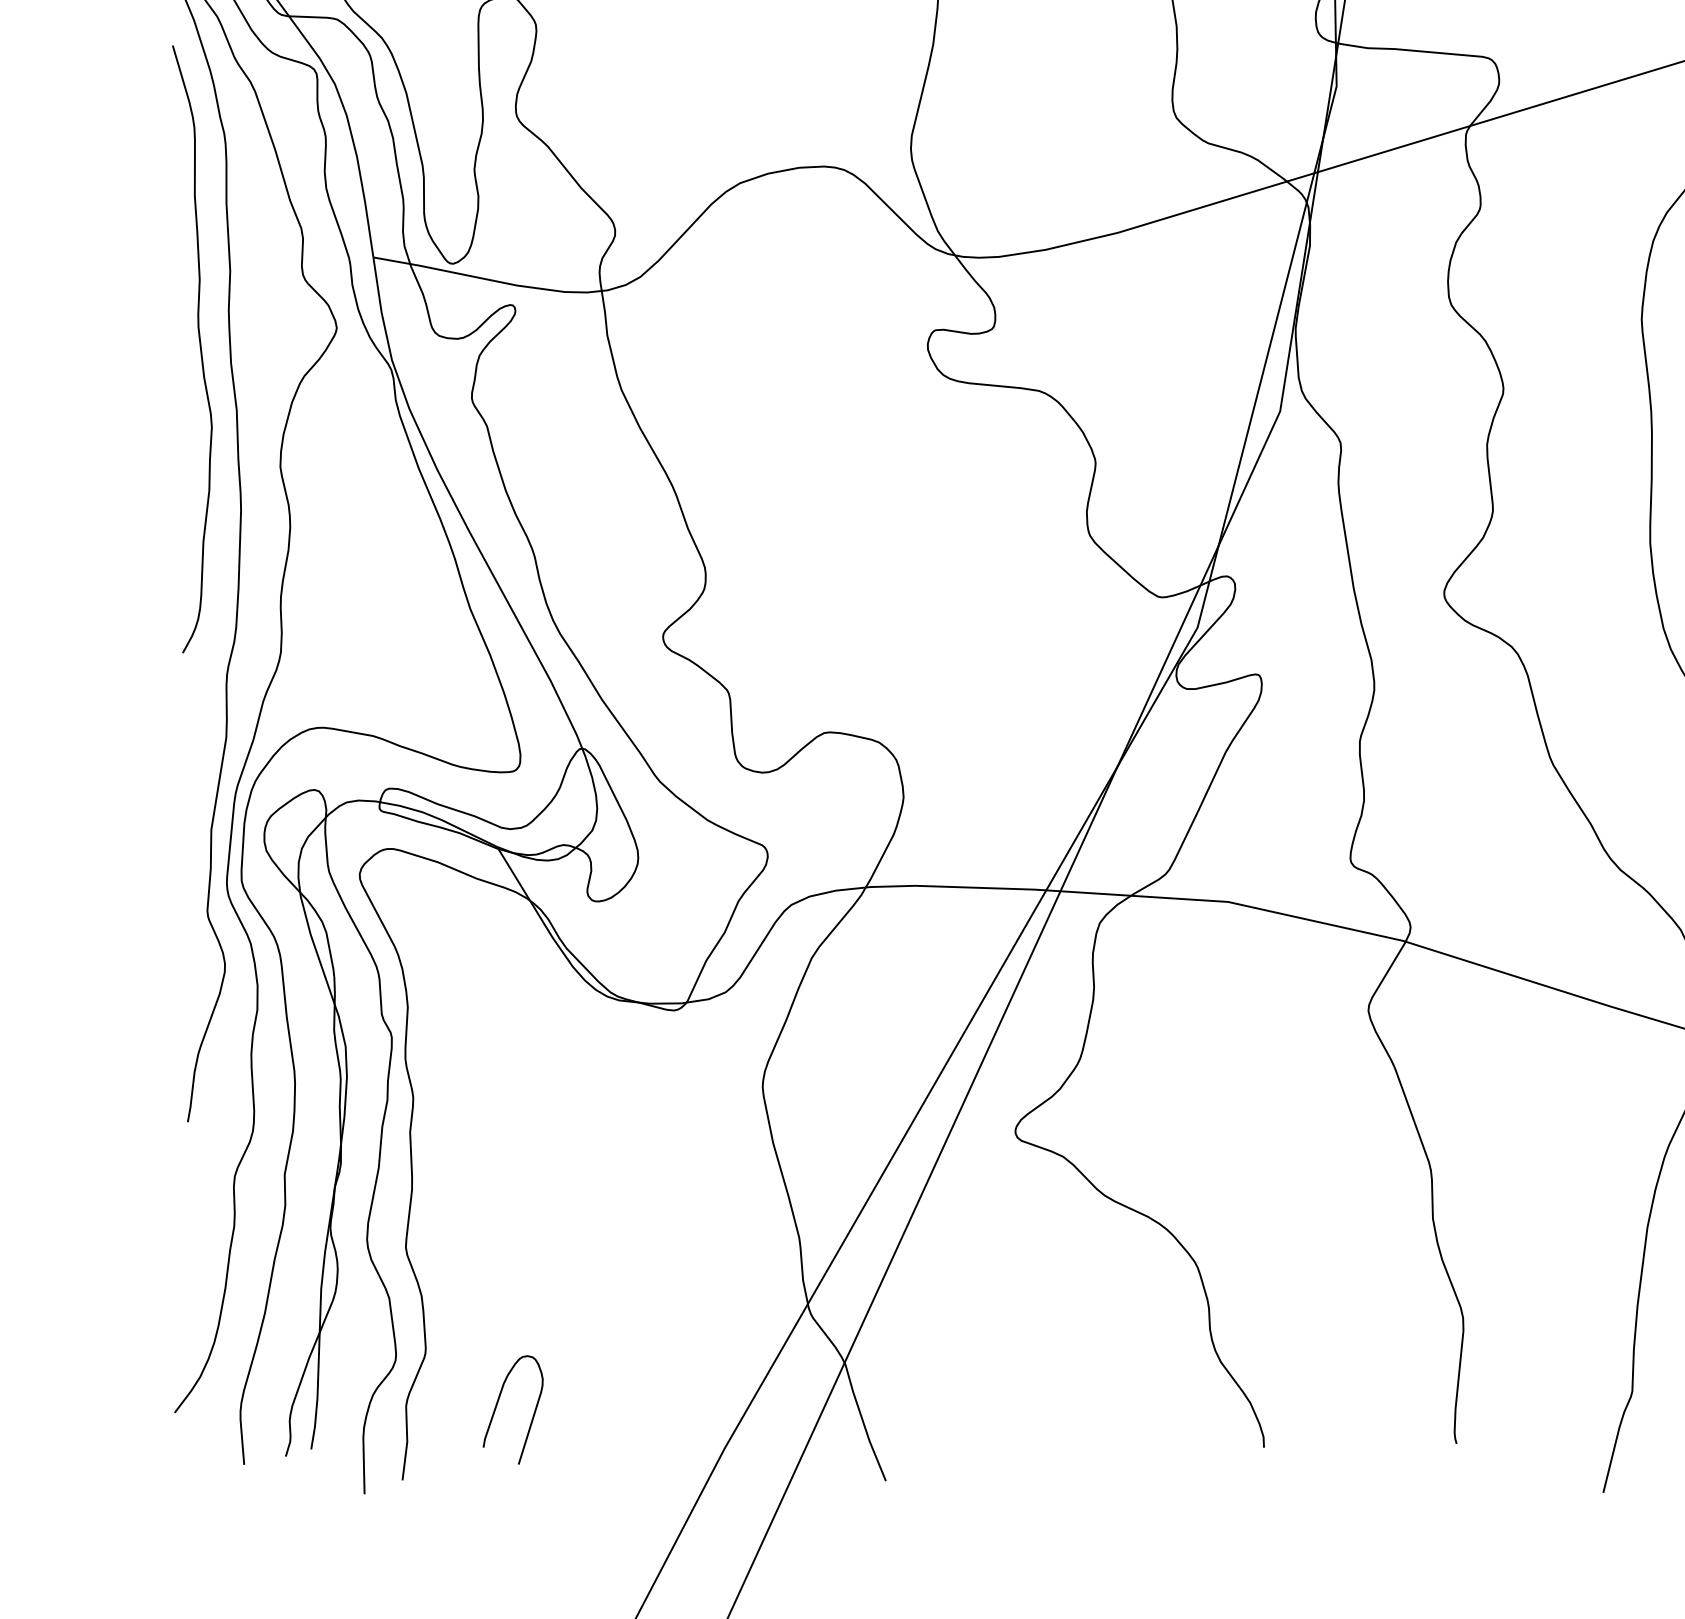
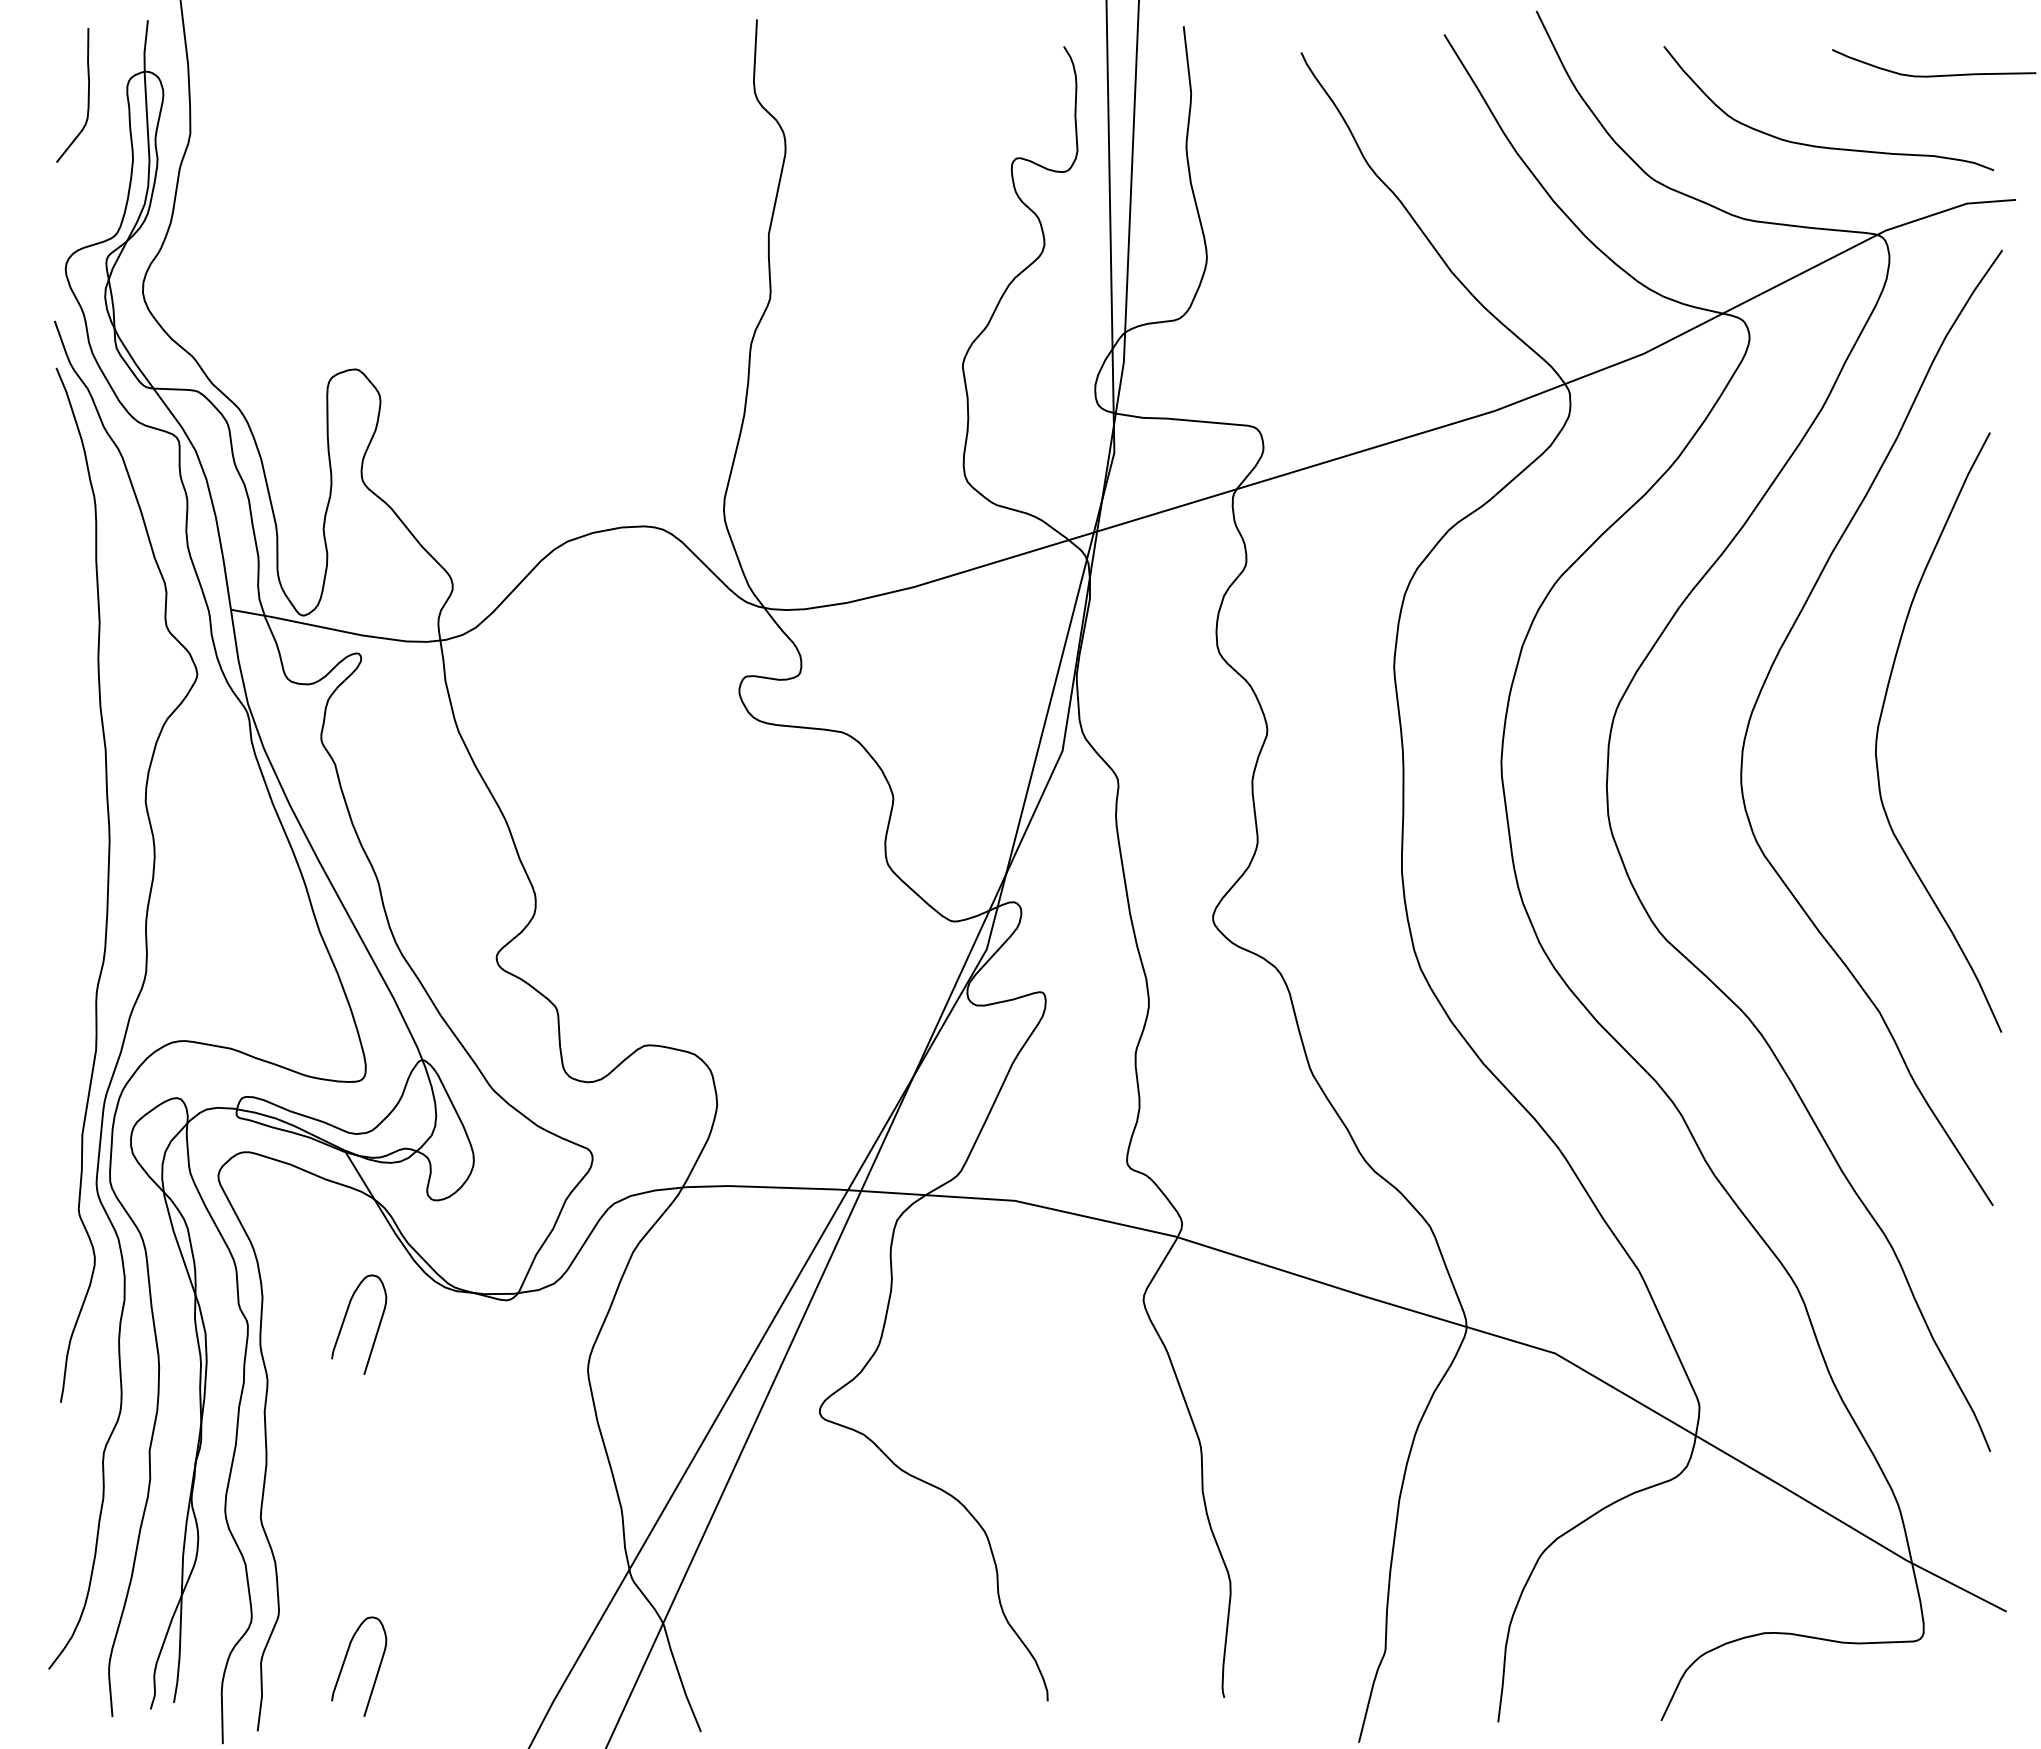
curve: (199, 348) -> (71, 693), removed
curve: (498, 1031) -> (345, 1319), added

